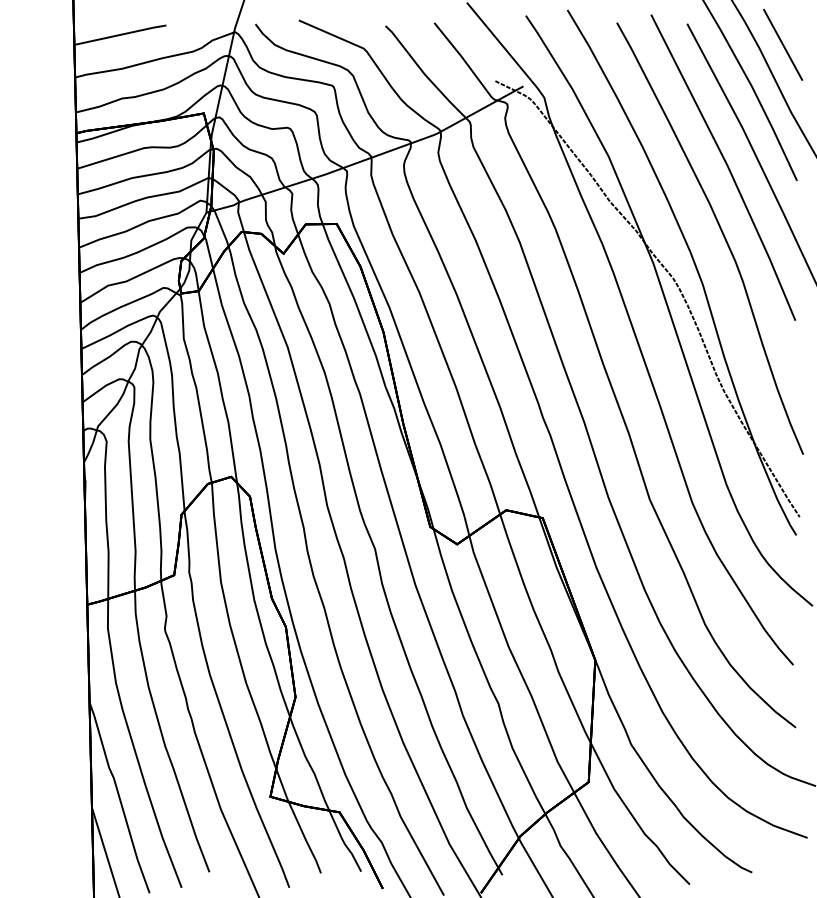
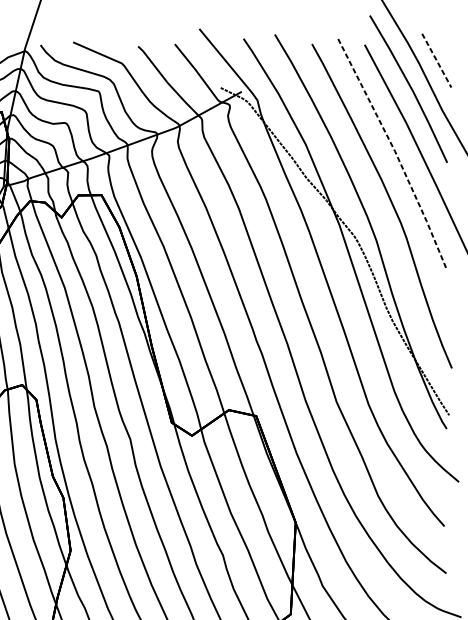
line: (783, 44) -> (437, 60), solid -> dashed
line: (727, 166) -> (395, 152), solid -> dashed

